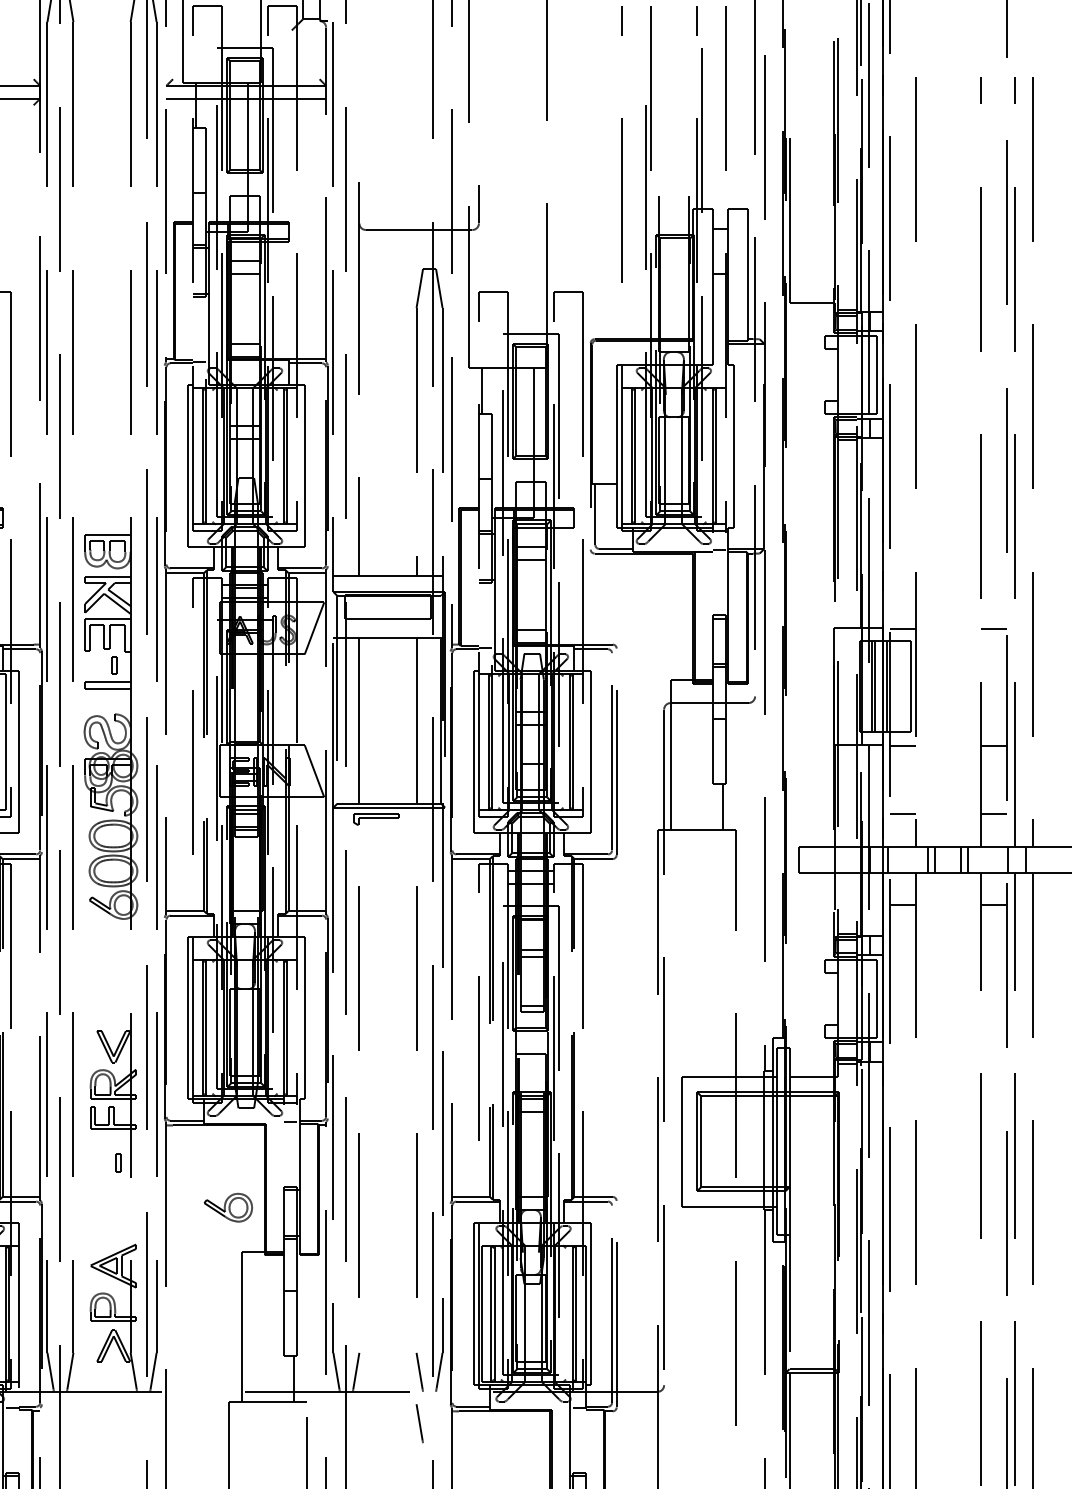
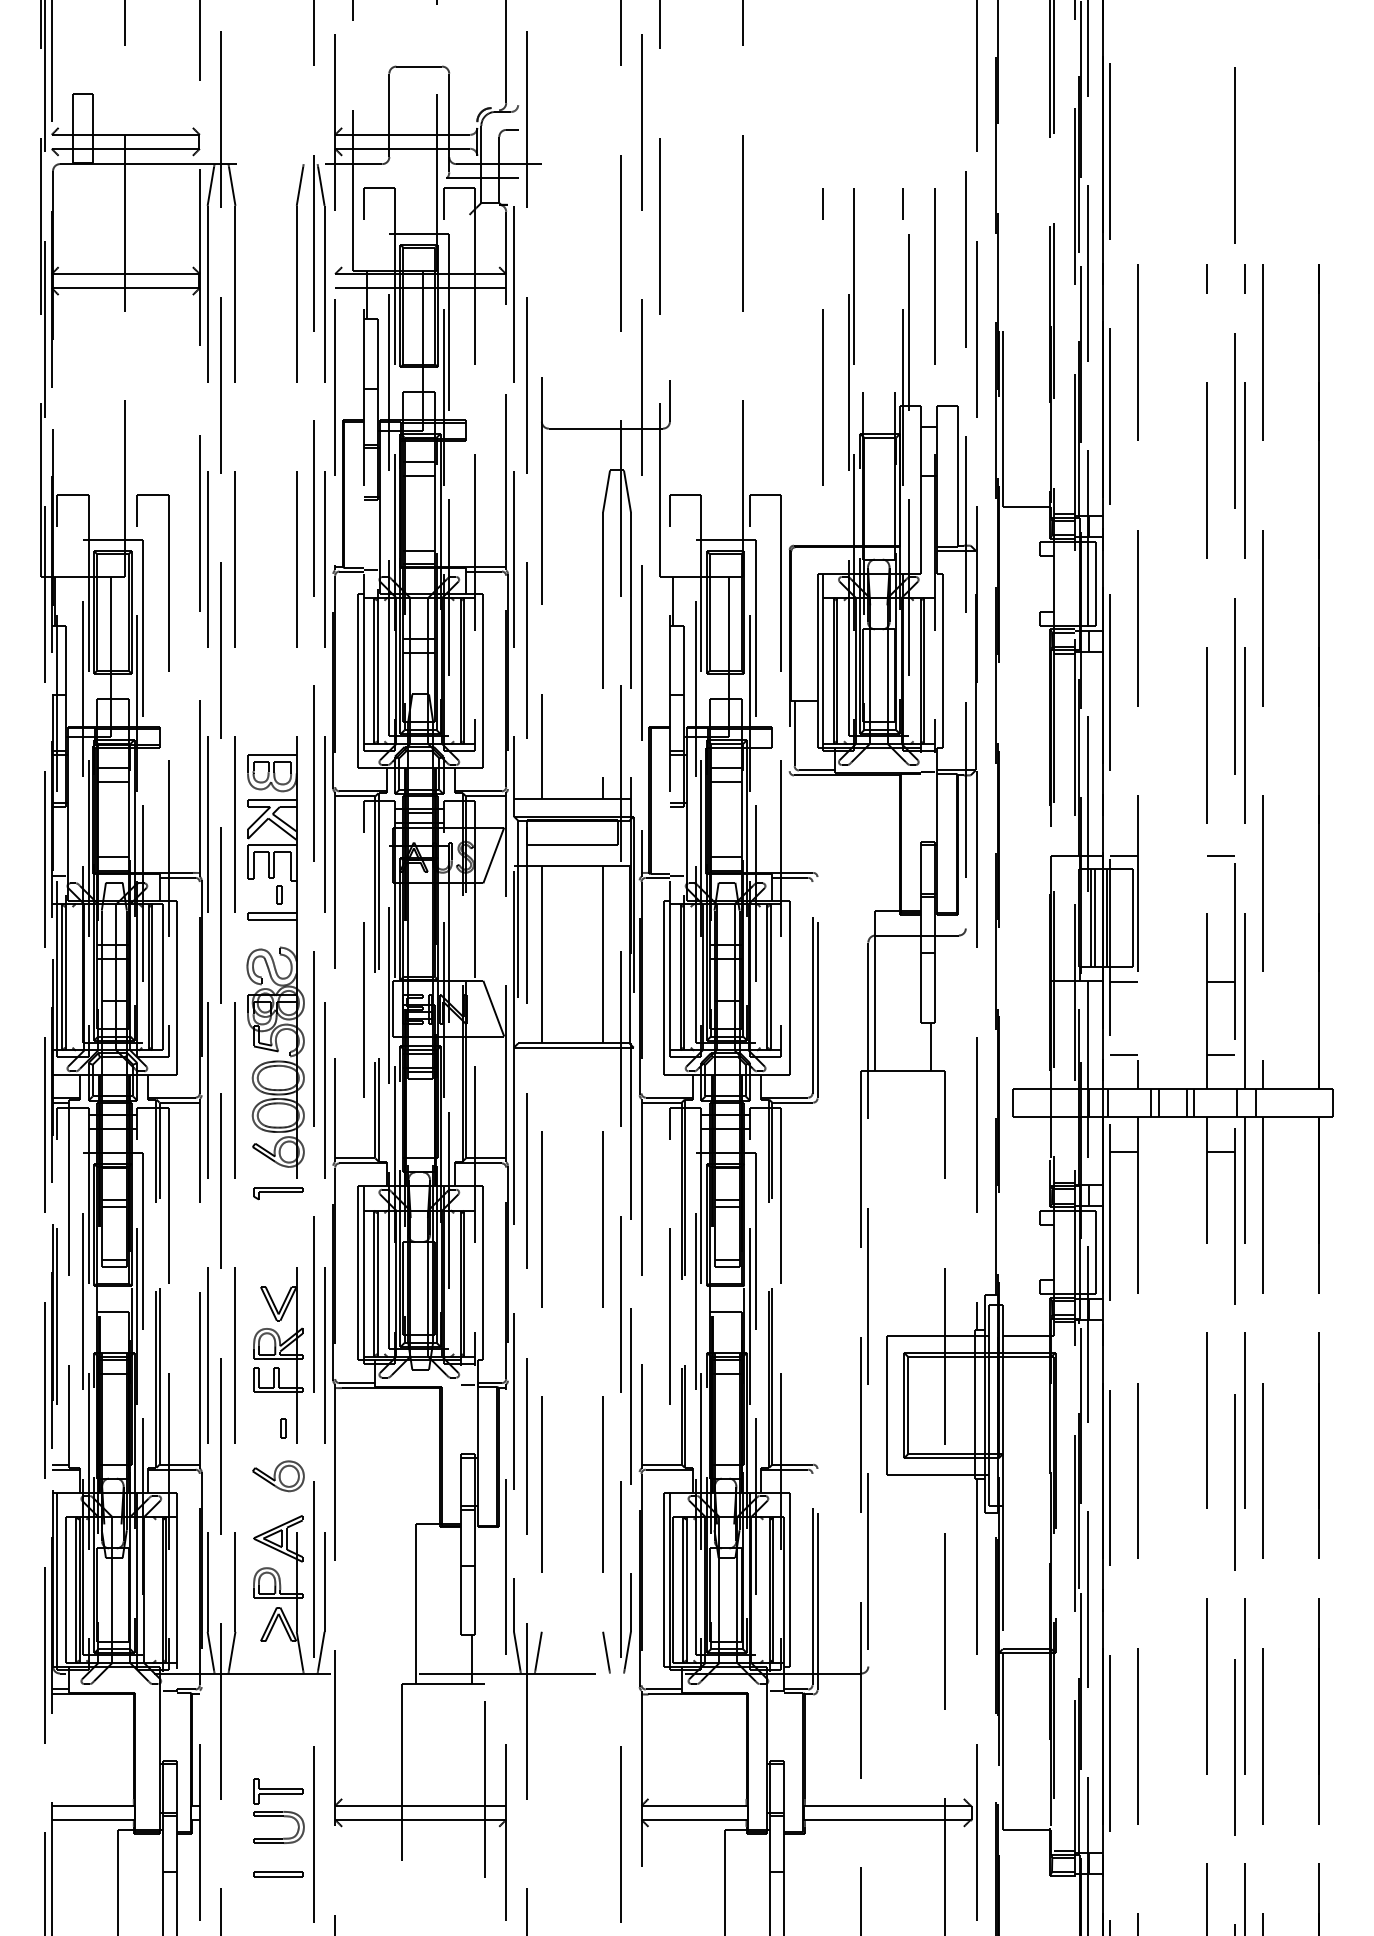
part: (376, 819) -> (278, 1193), moved
part: (228, 1207) -> (278, 1476), moved
line: (419, 1423) -> (606, 1707), removed

